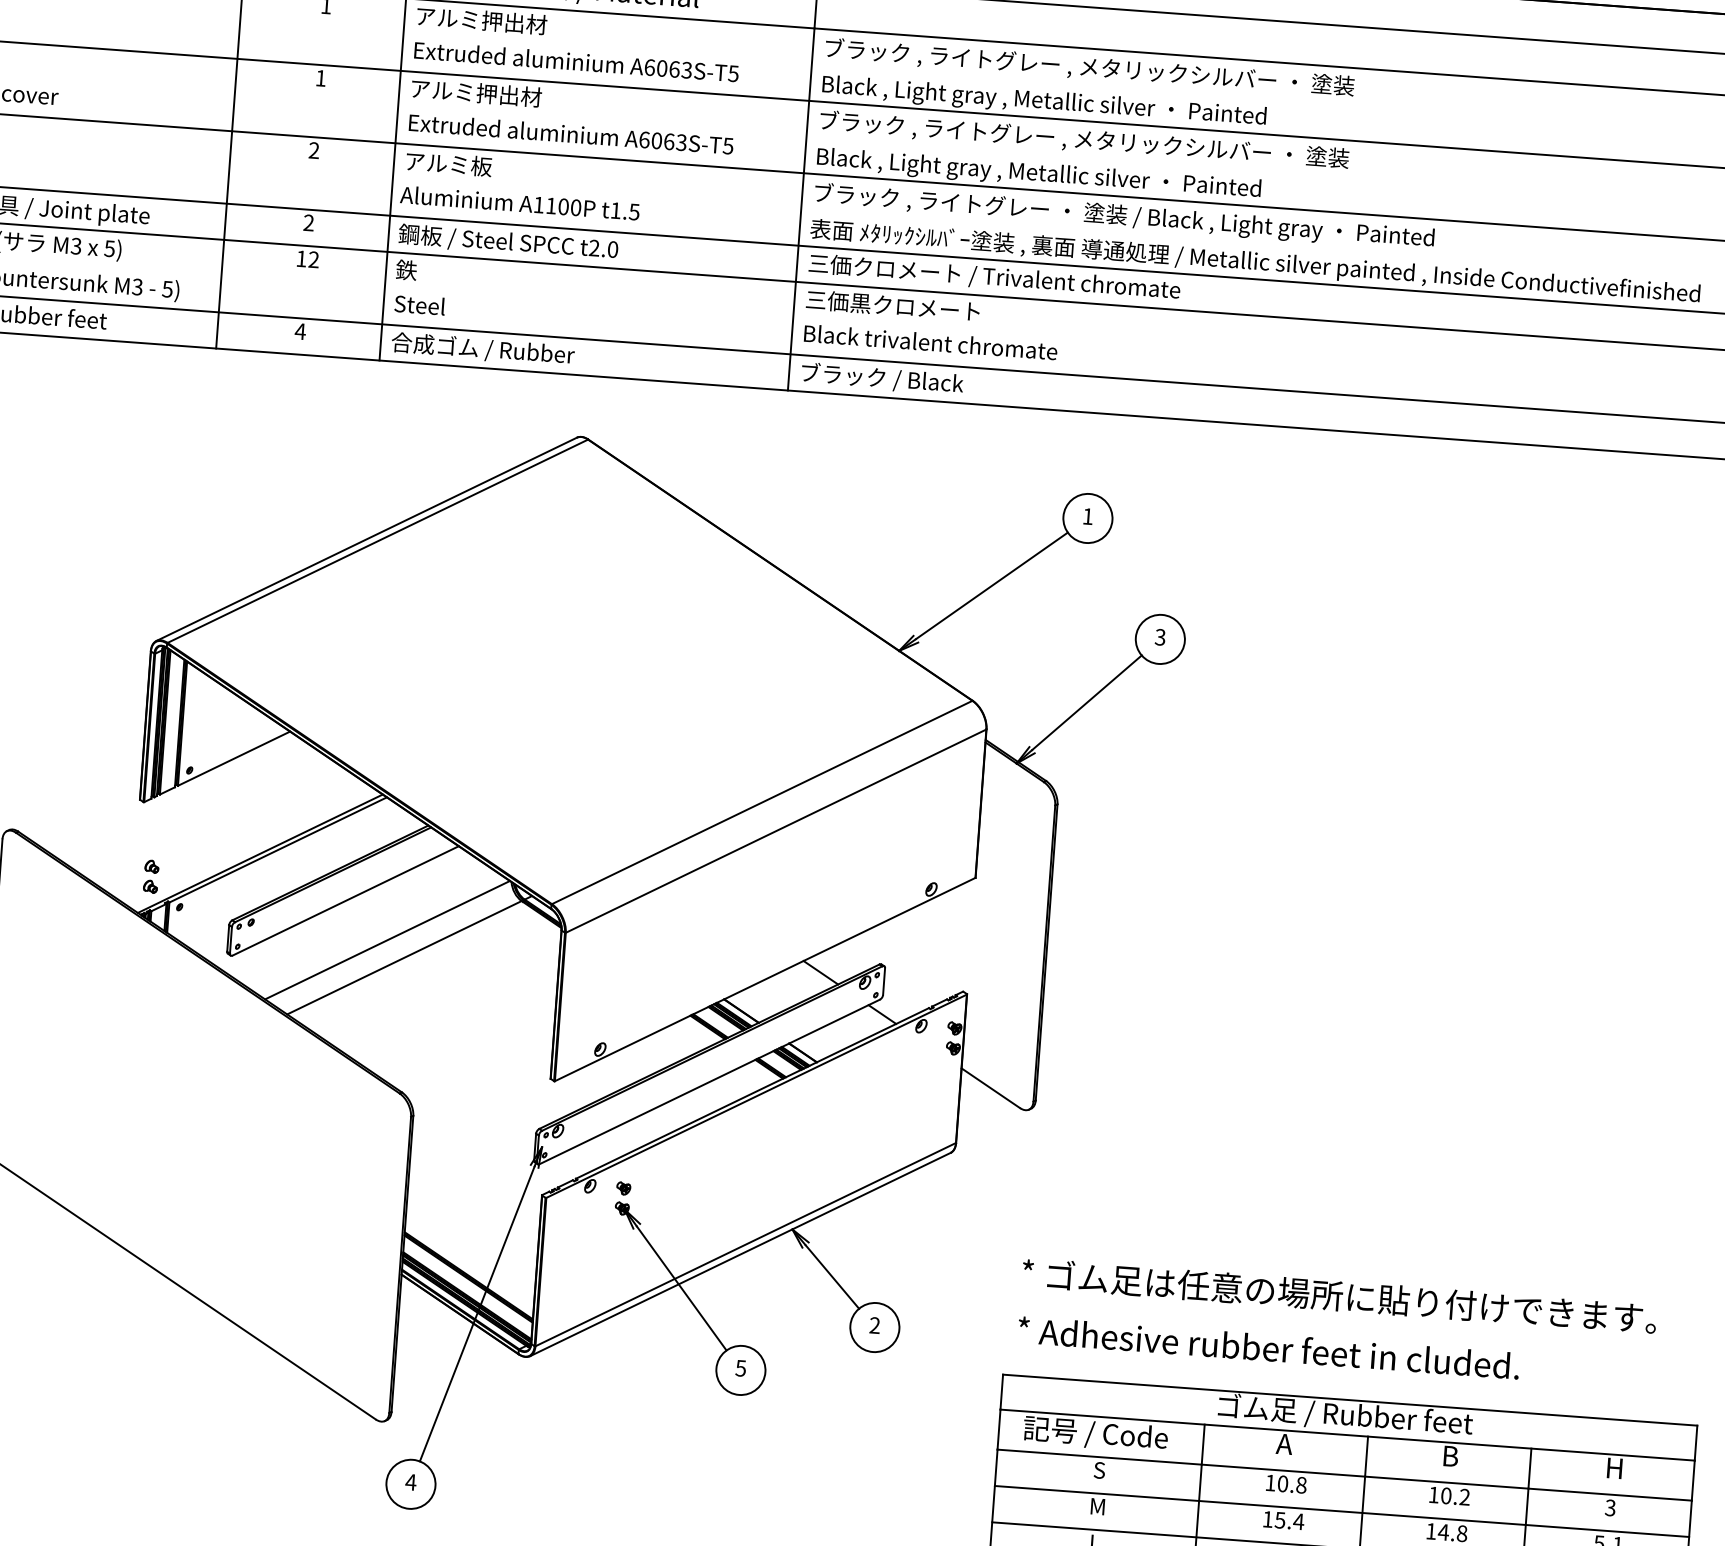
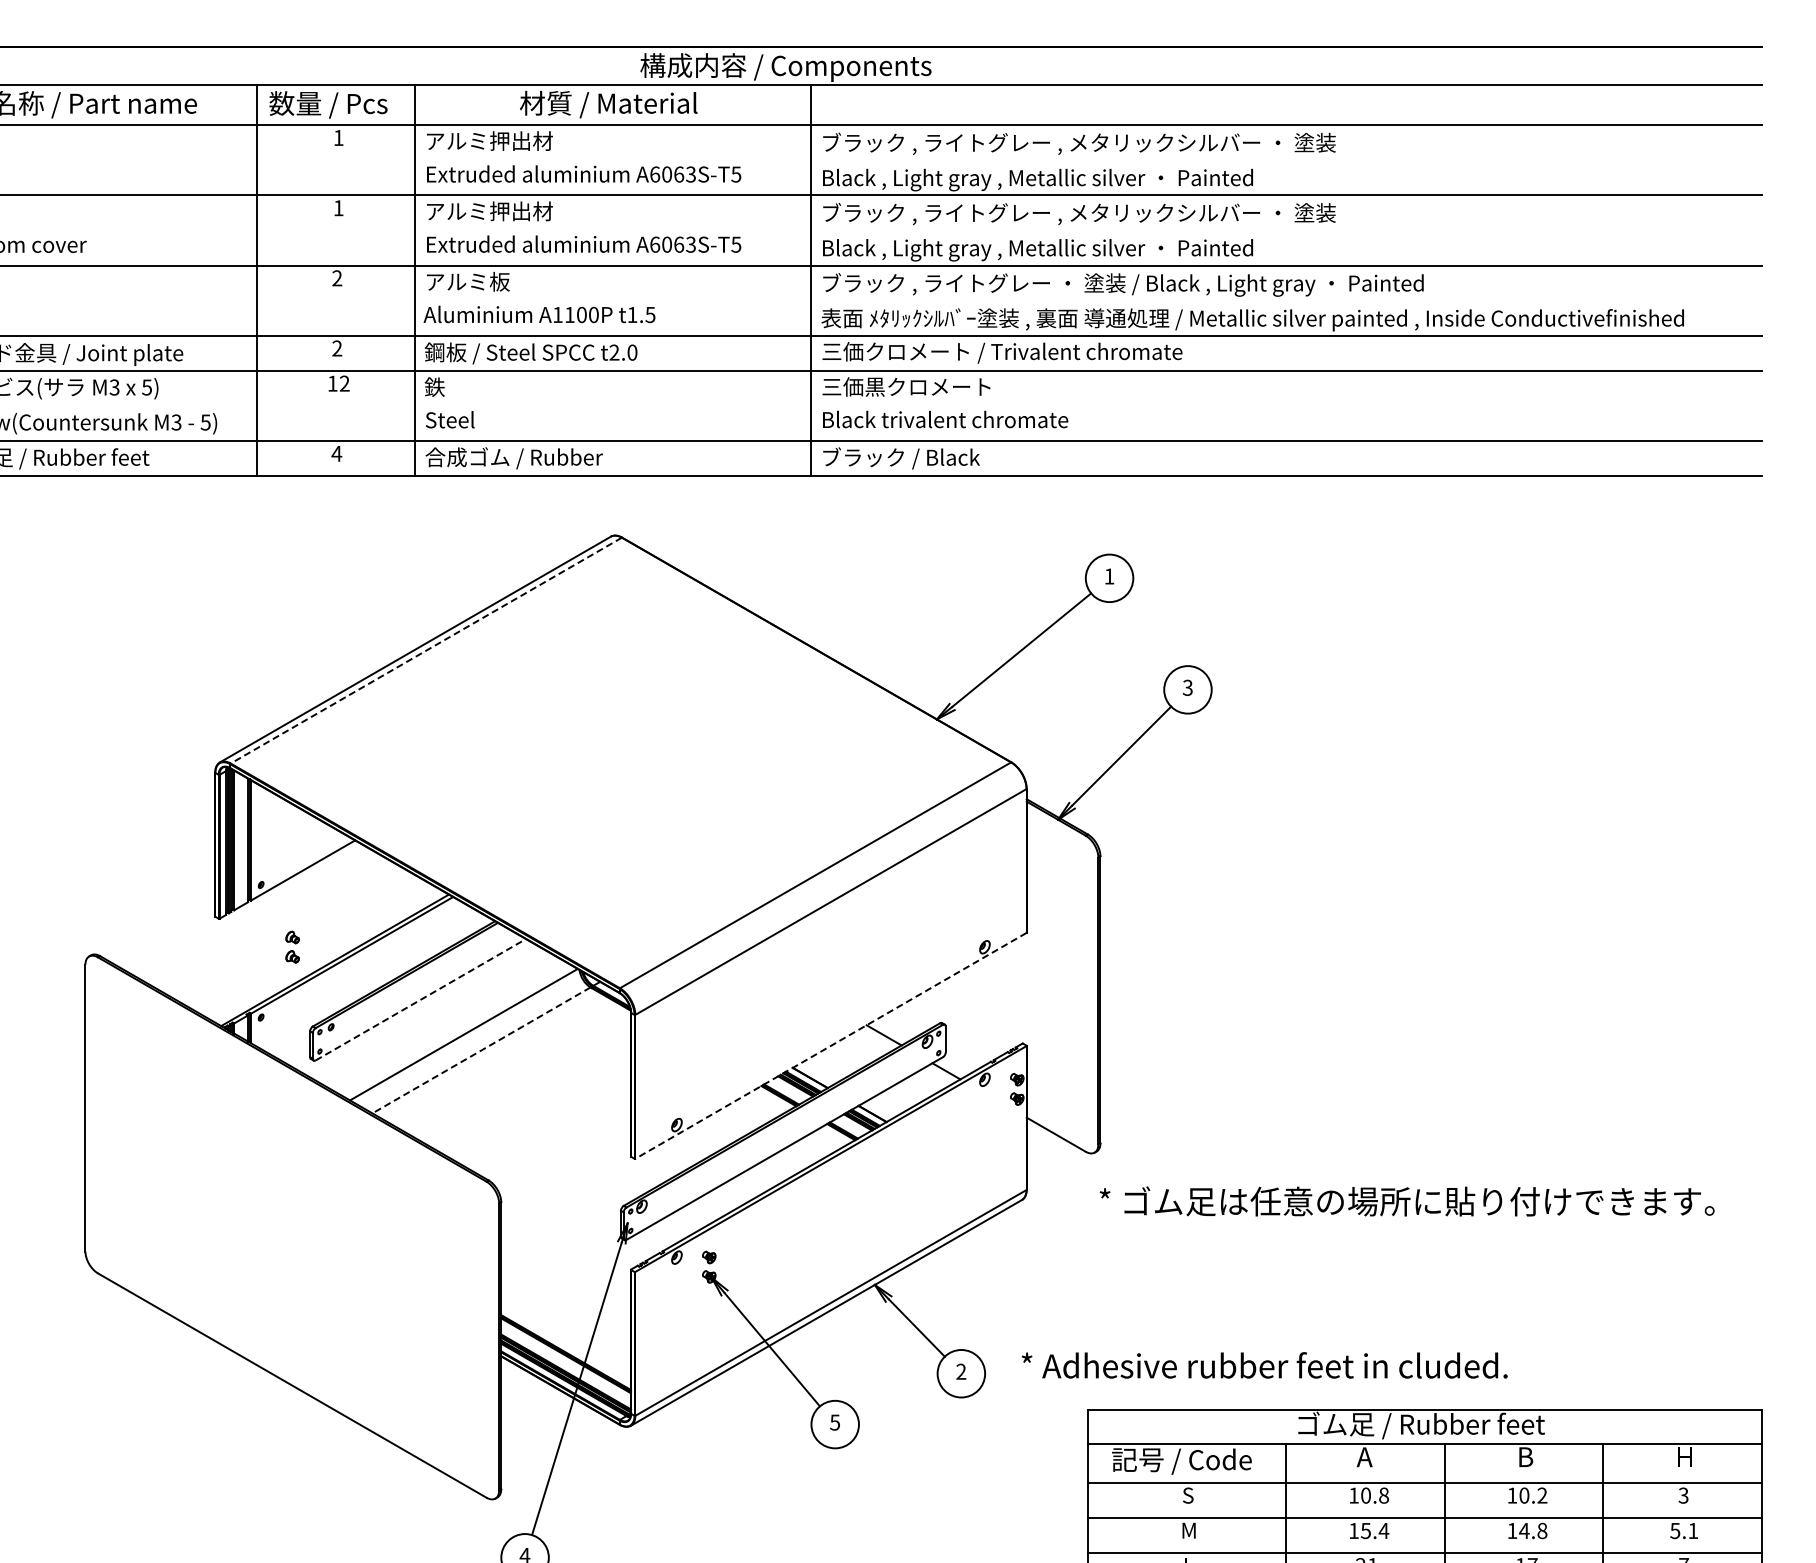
line: (378, 541) -> (426, 650), solid -> dashed
part: (151, 876) -> (292, 946), moved
line: (346, 900) -> (421, 999), solid -> dashed
line: (404, 957) -> (481, 1050), solid -> dashed
line: (764, 979) -> (830, 1045), solid -> dashed
text: (1338, 1296) -> (1406, 1201), moved
text: (1268, 1347) -> (1264, 1365), moved

